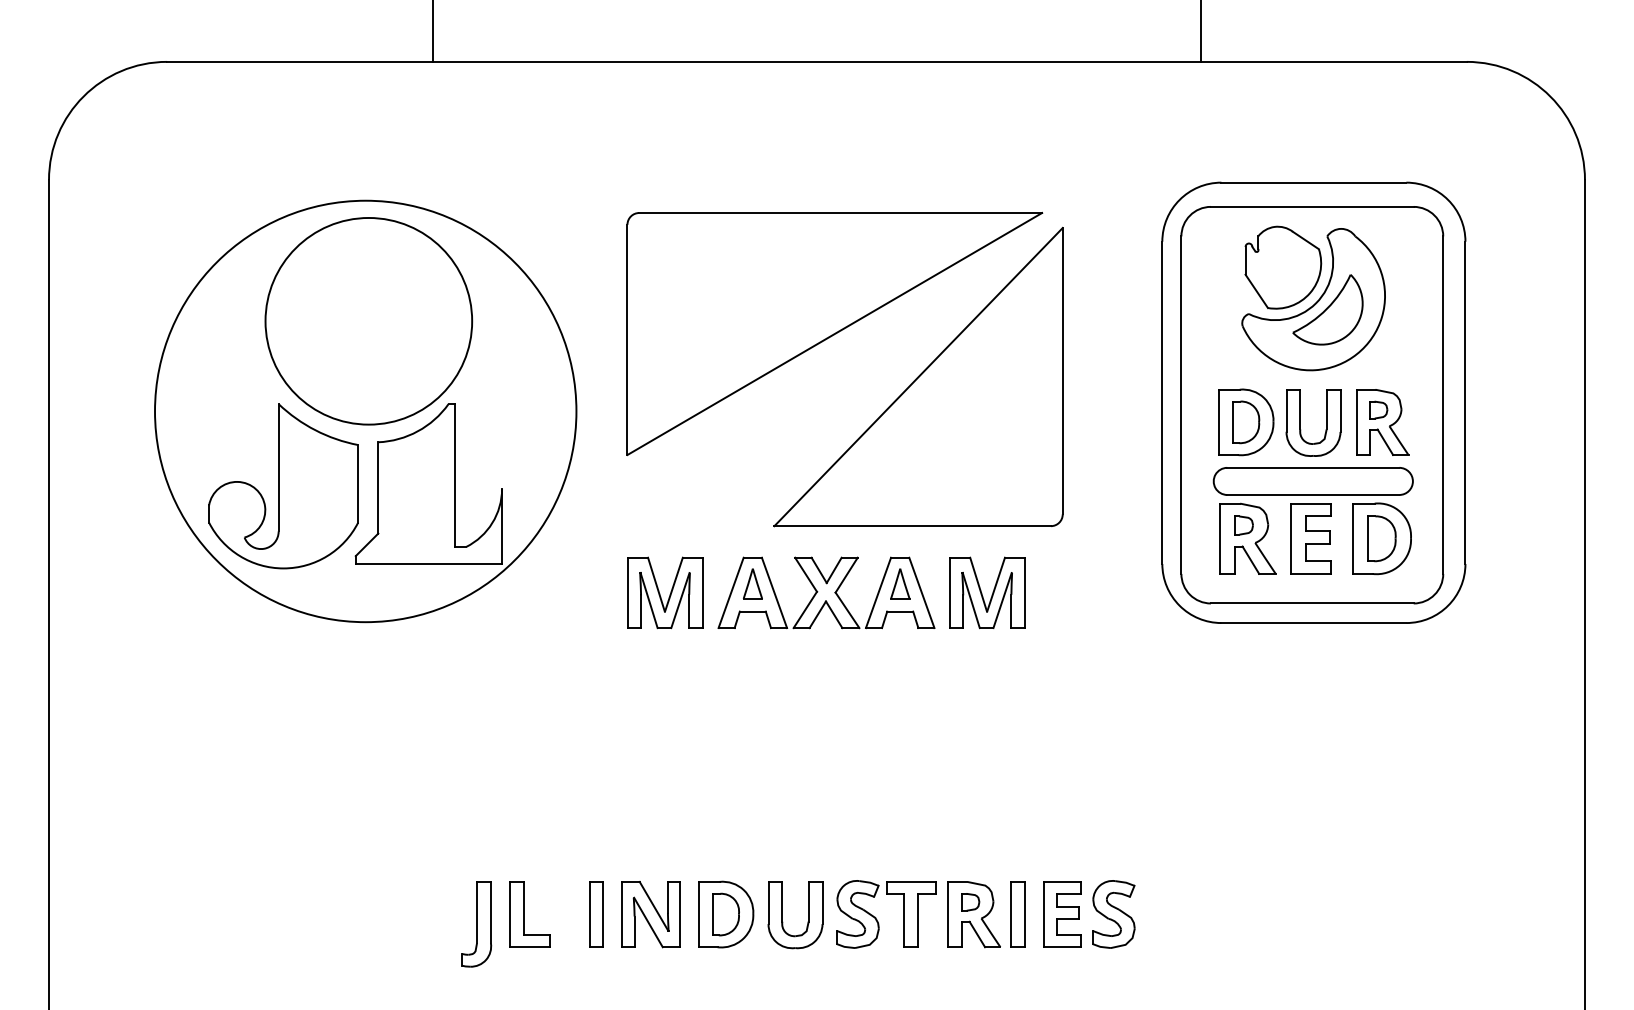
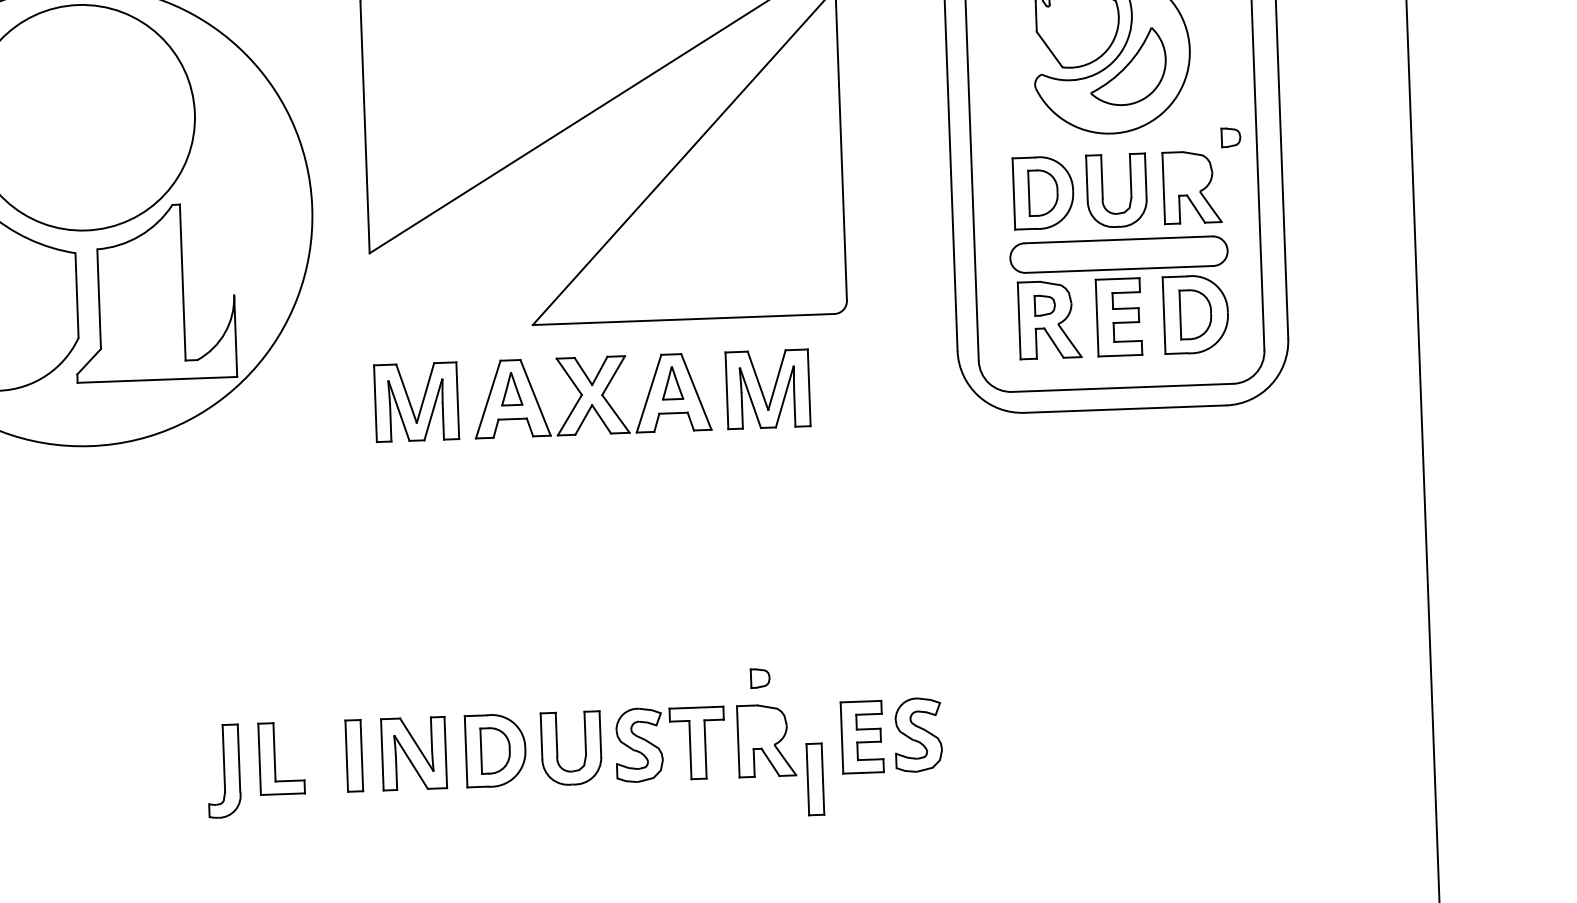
part: (1378, 409) -> (1230, 137), moved
part: (970, 902) -> (760, 678), moved
part: (1017, 914) -> (815, 779), moved

